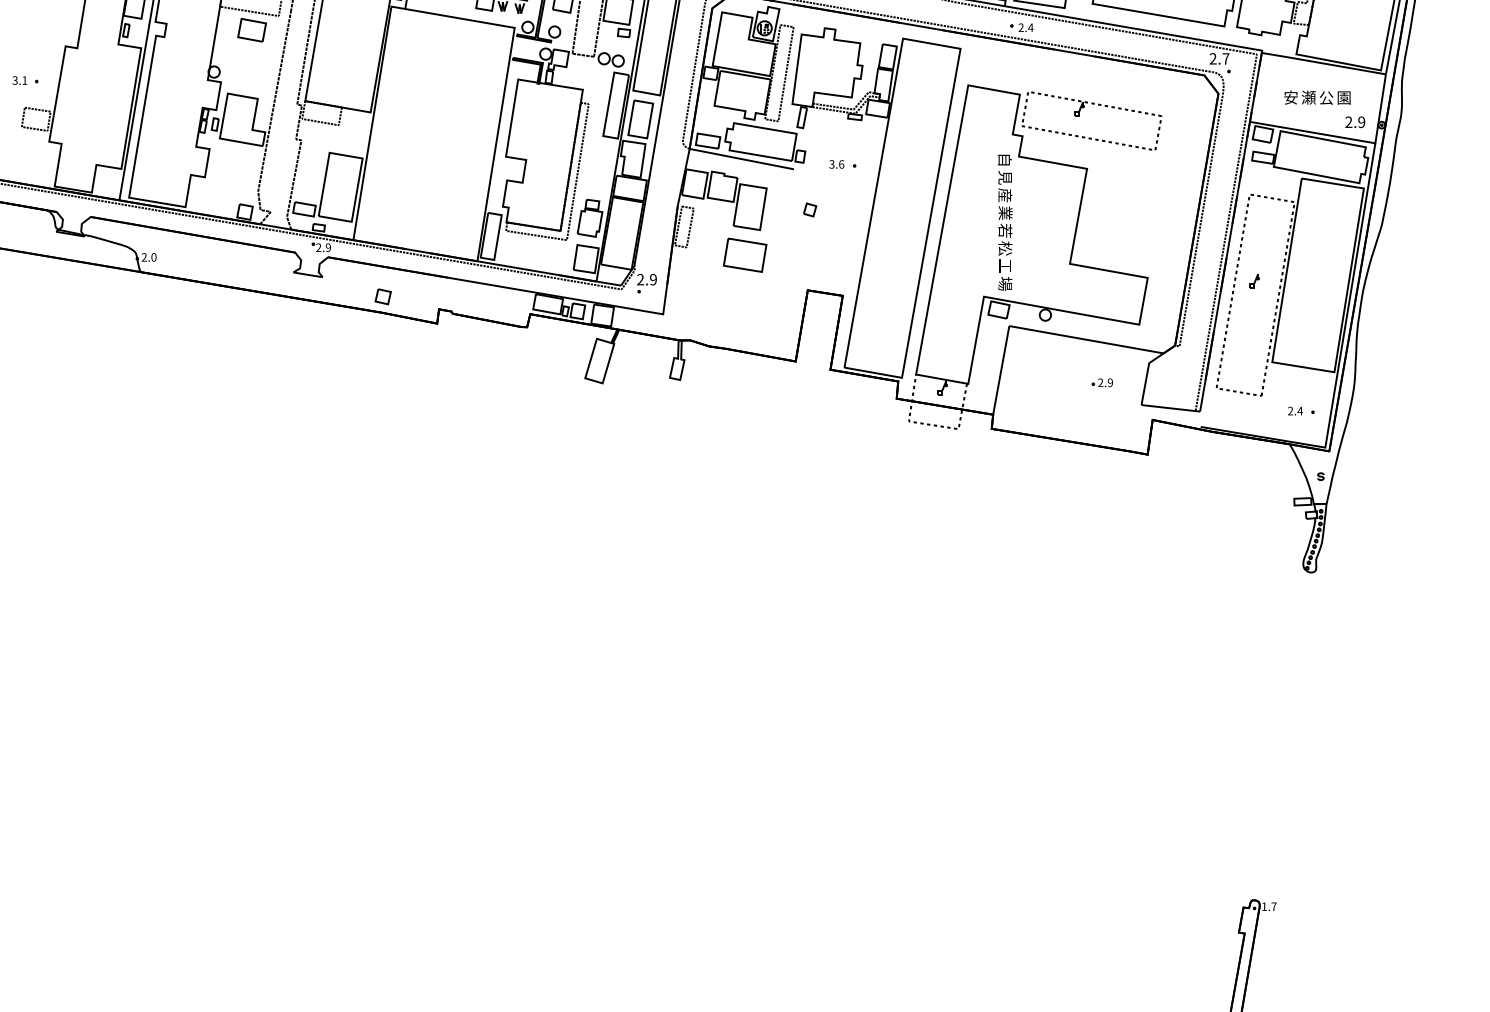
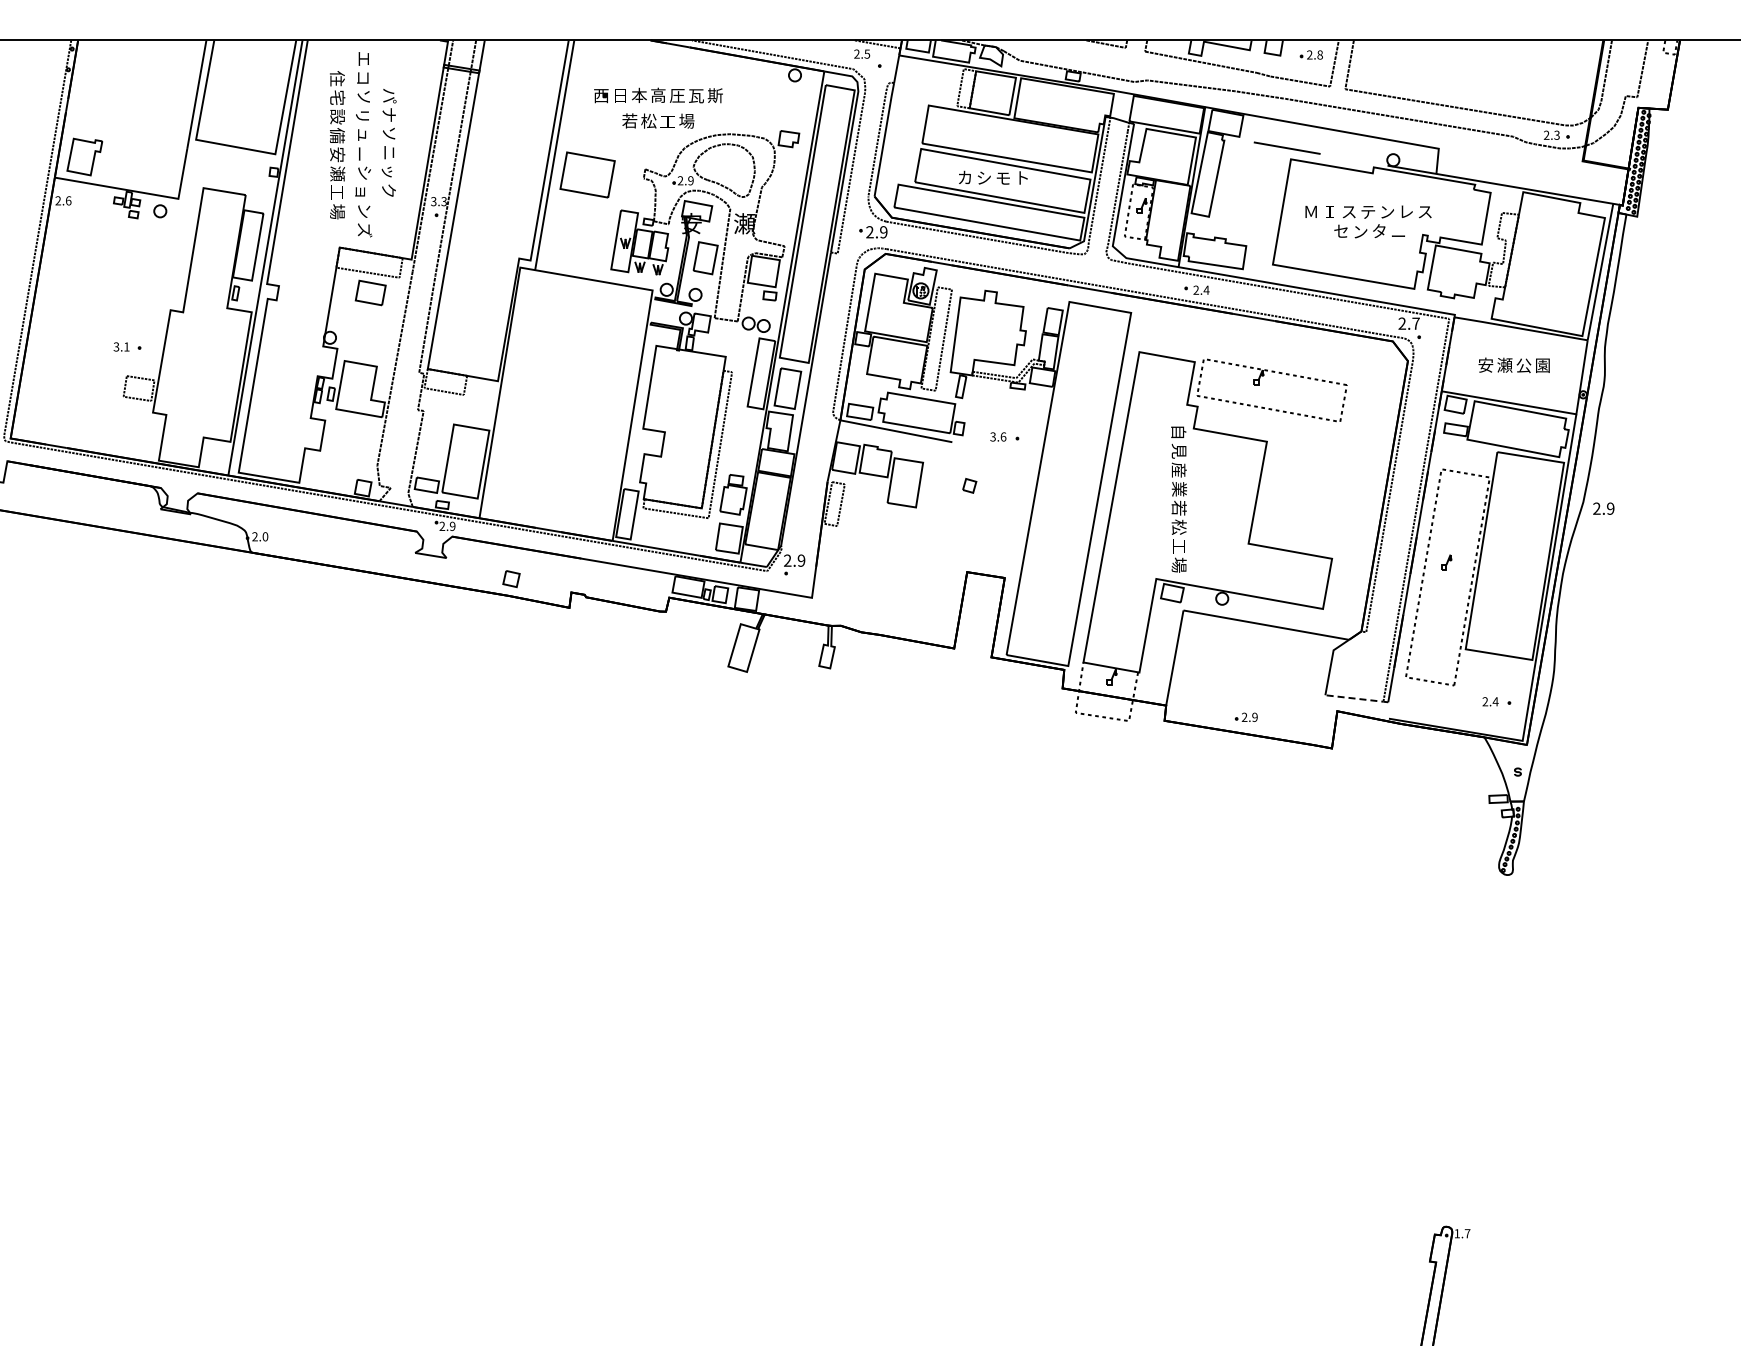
text: (1354, 122) -> (1603, 508), moved
part: (744, 255) -> (899, 534), removed
part: (1101, 382) -> (1245, 716), moved
line: (1170, 408) -> (1356, 698), solid -> dashed

